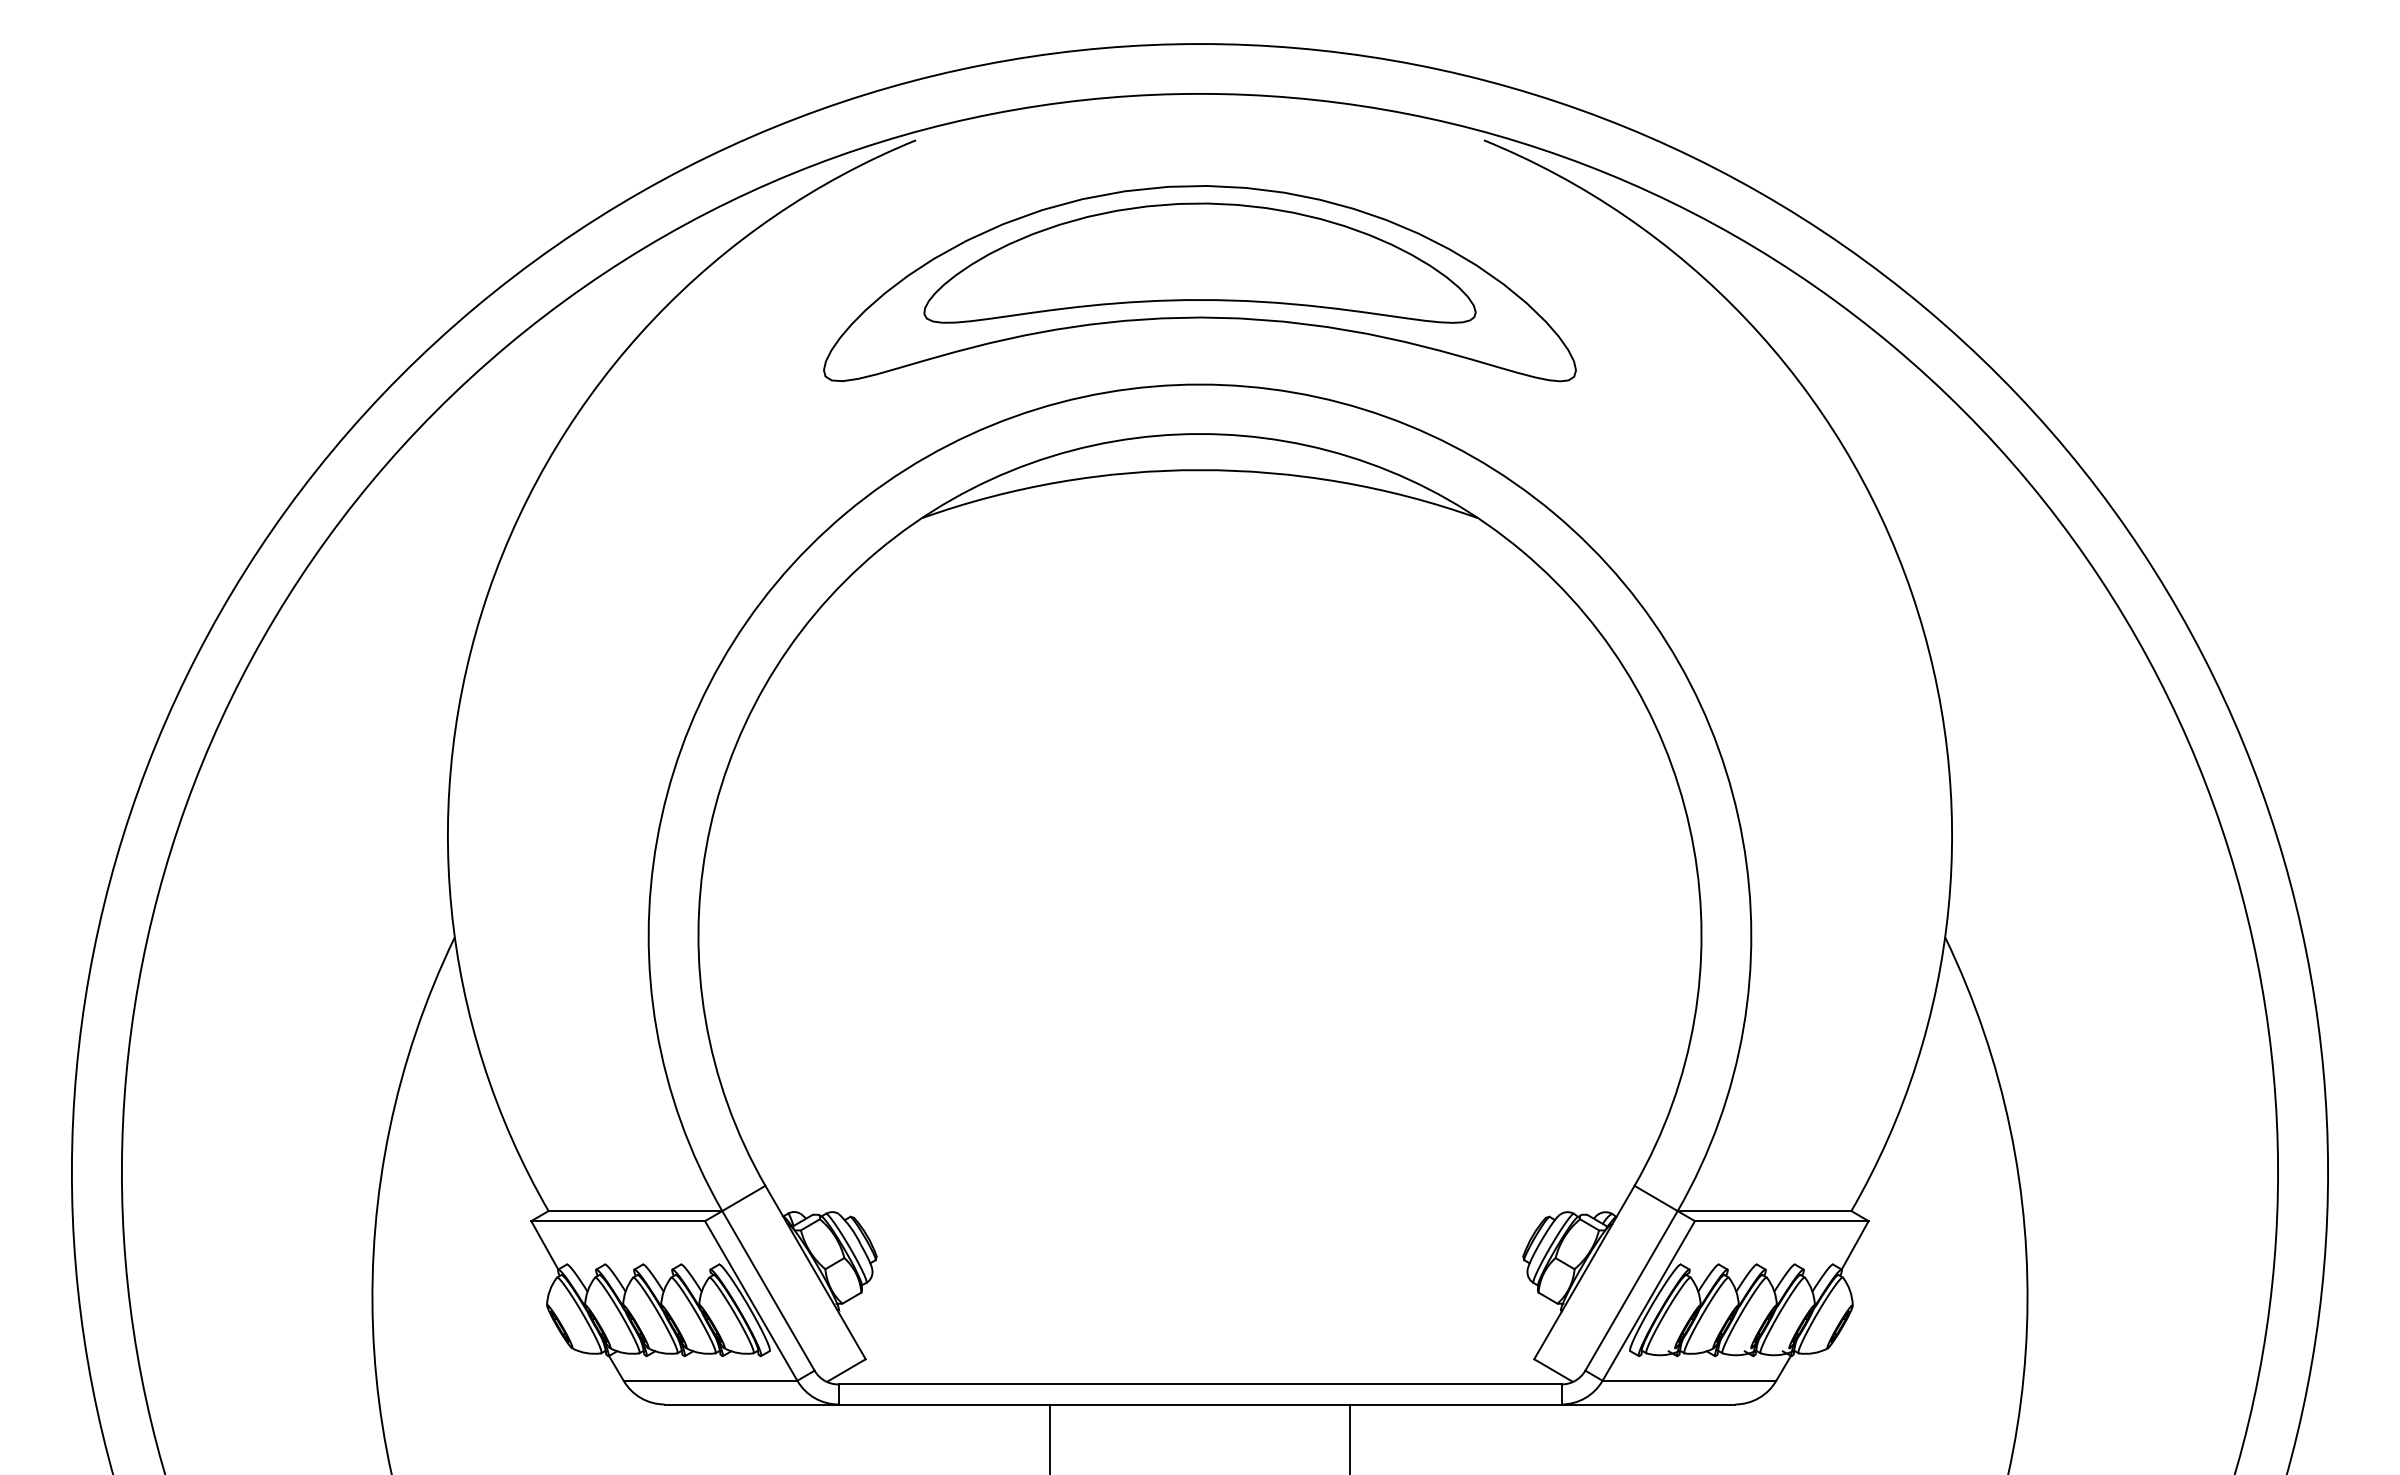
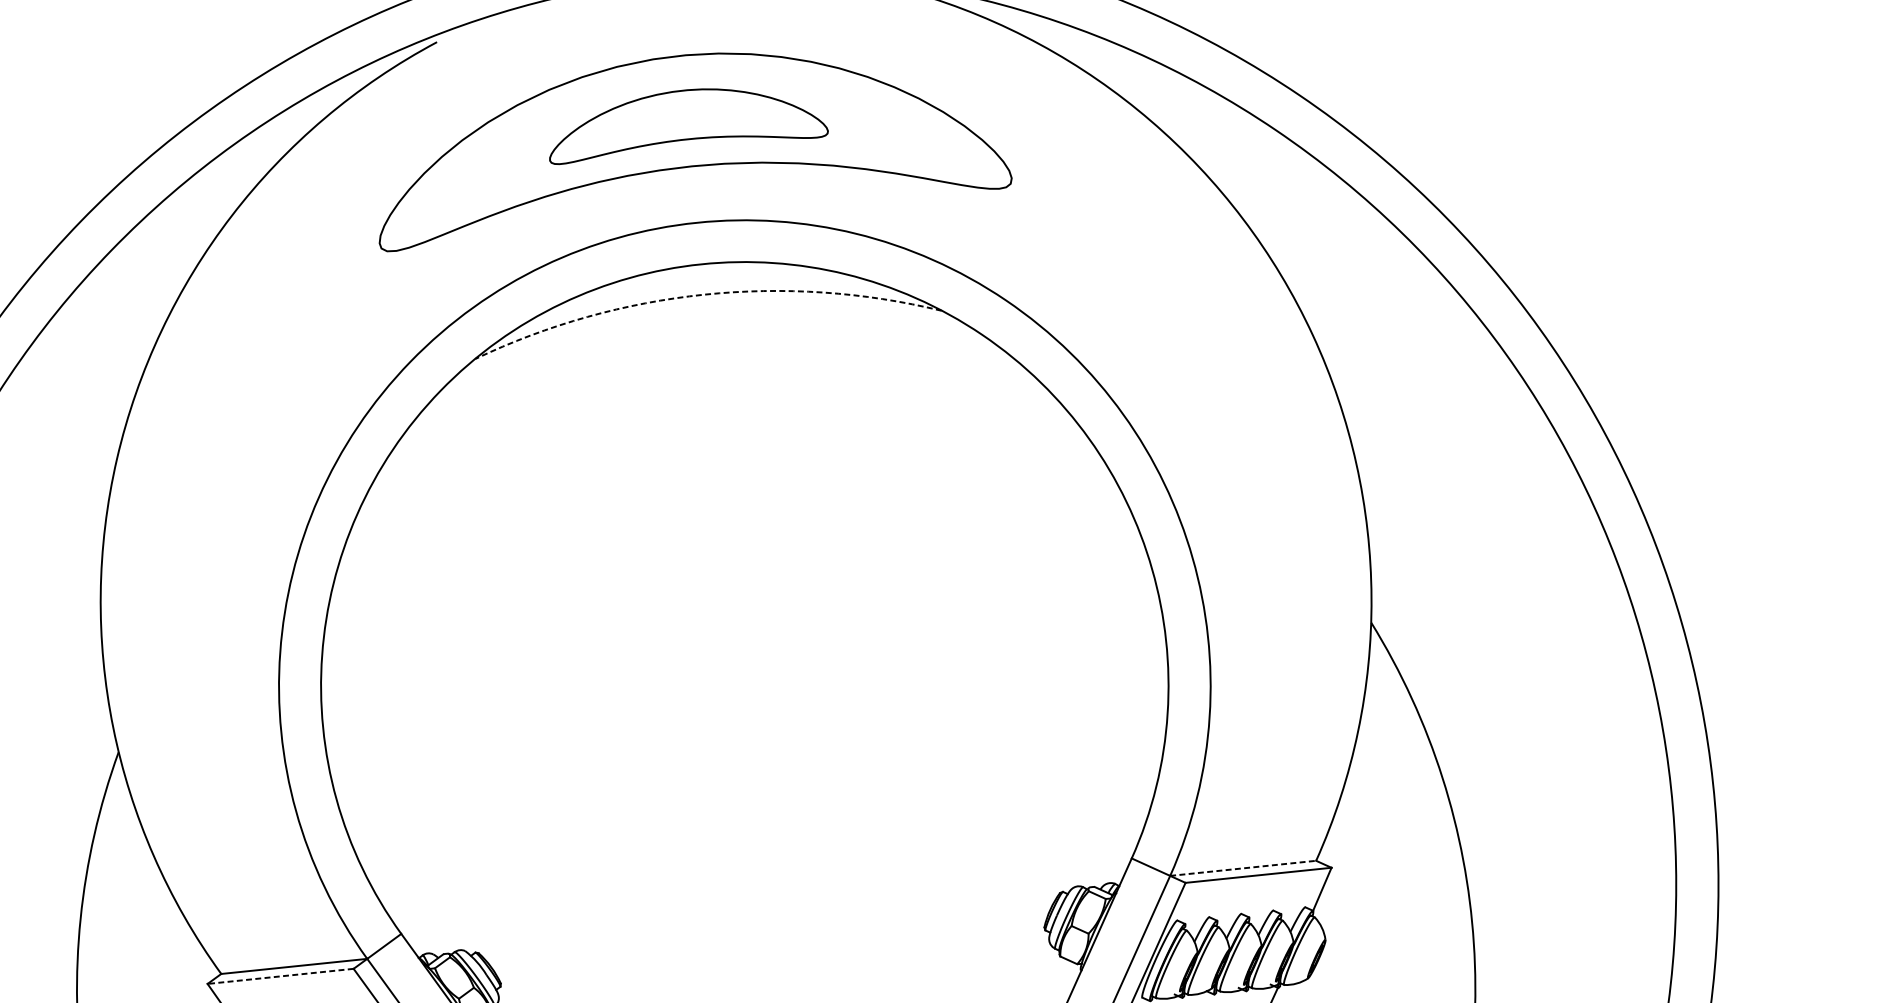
part: (1199, 262) -> (685, 120), size x0.6
arc: (1200, 470) -> (704, 294), solid -> dashed
line: (1764, 1211) -> (1243, 868), solid -> dashed
line: (618, 1221) -> (280, 976), solid -> dashed

